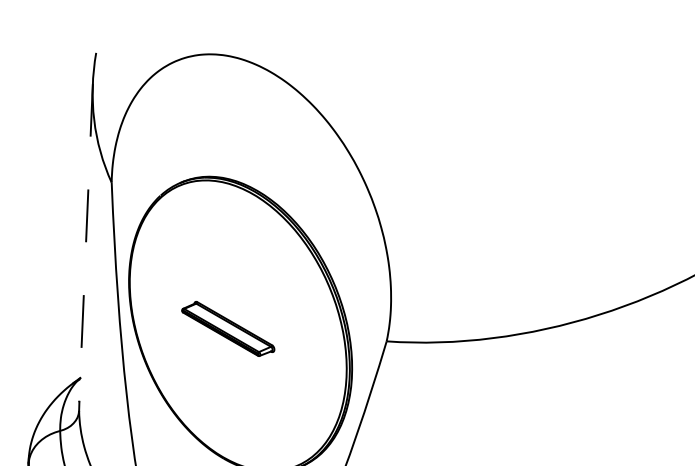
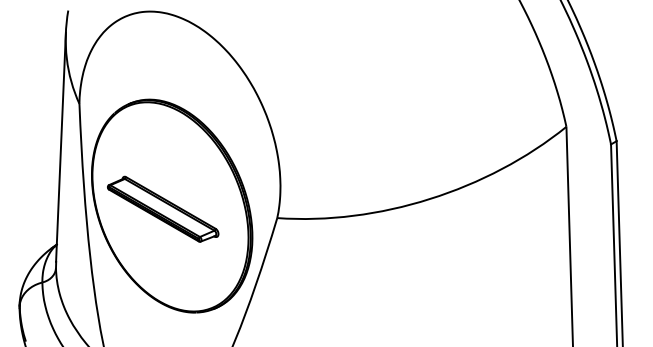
line: (85, 243) -> (60, 147), dashed -> solid
part: (228, 328) -> (163, 208), size x1.67

